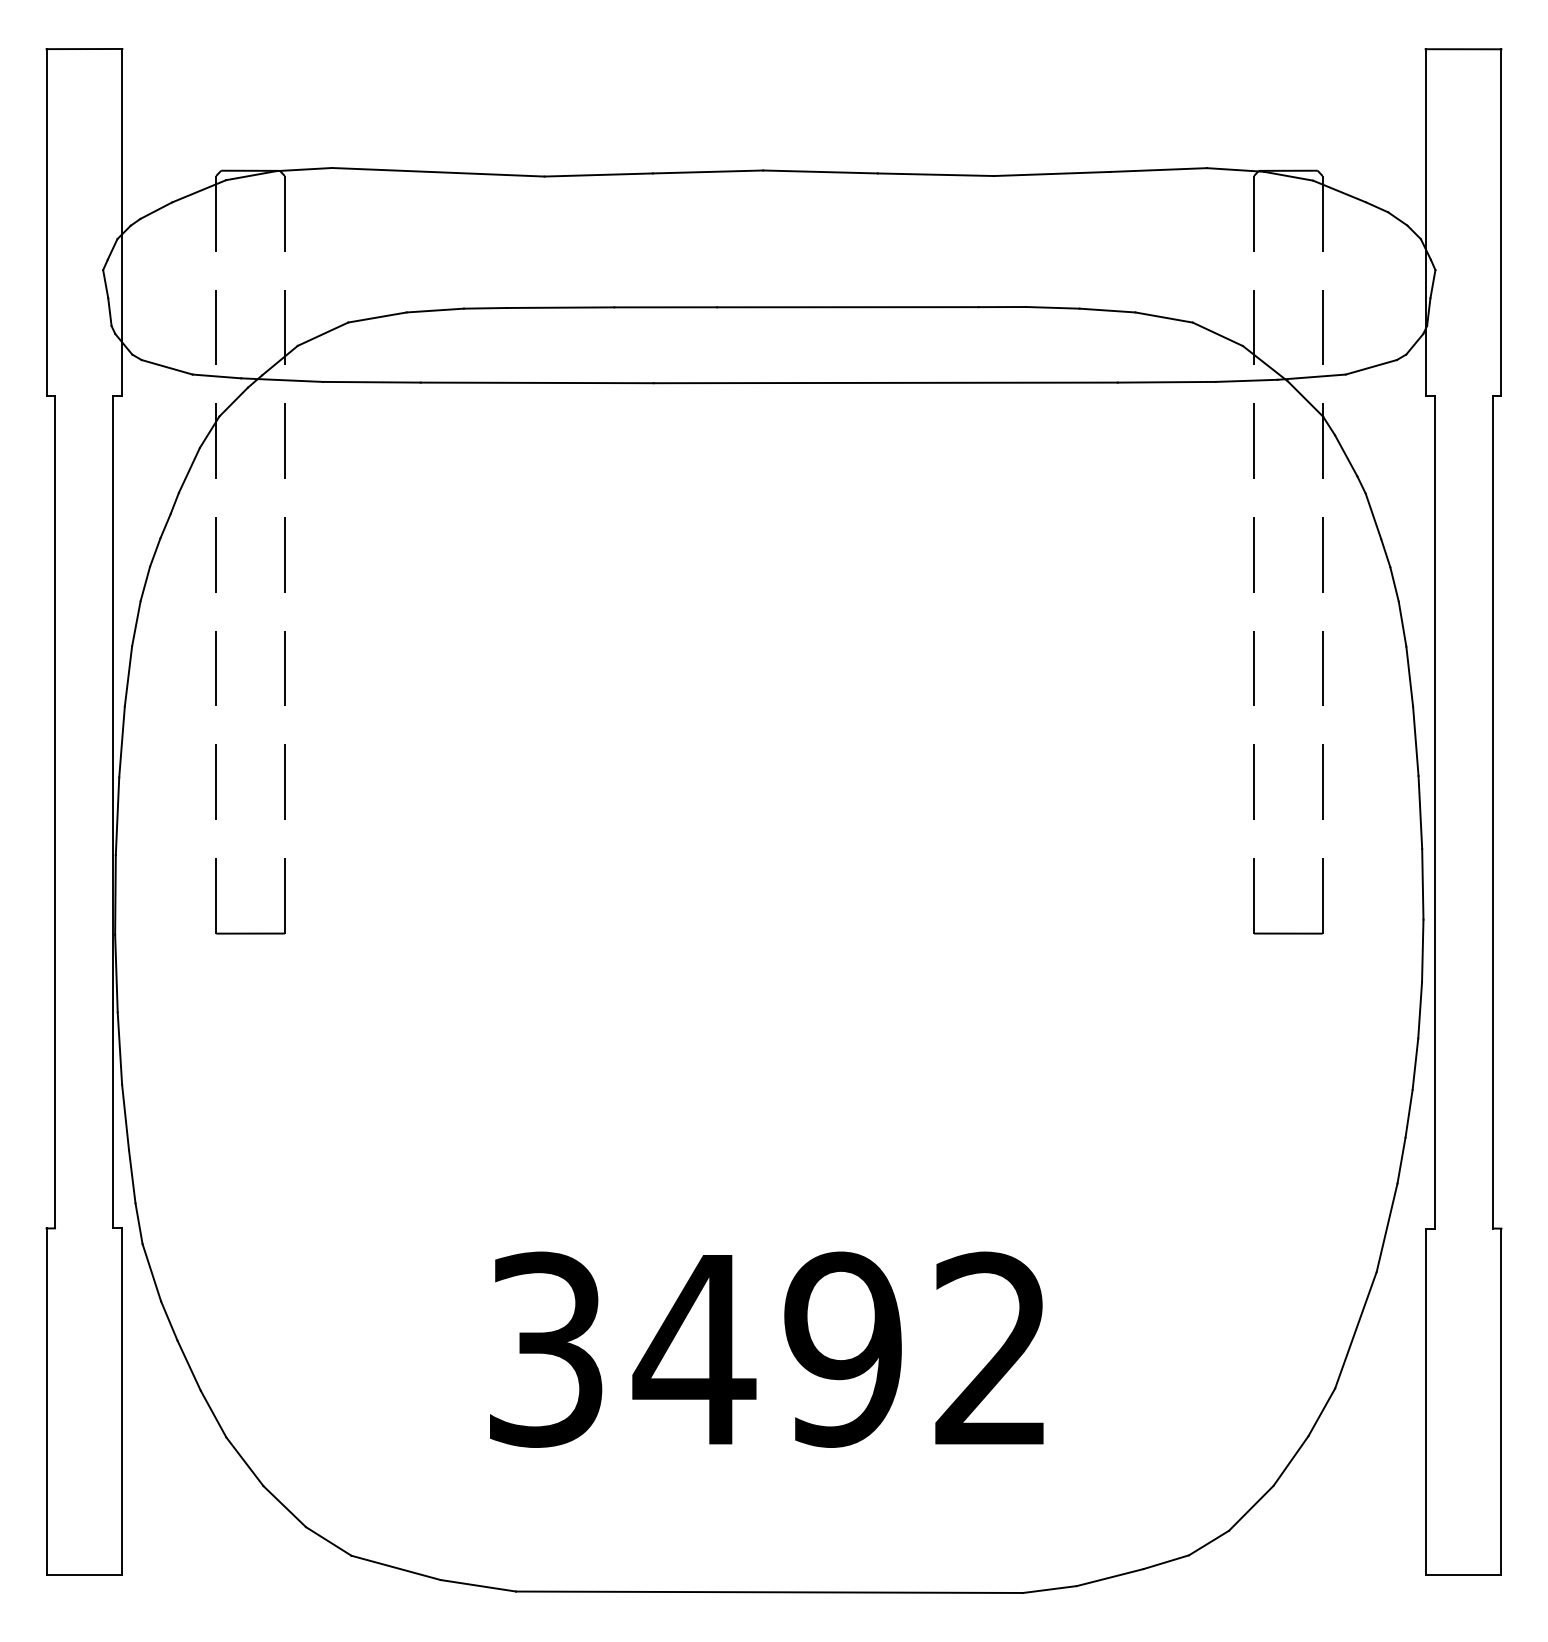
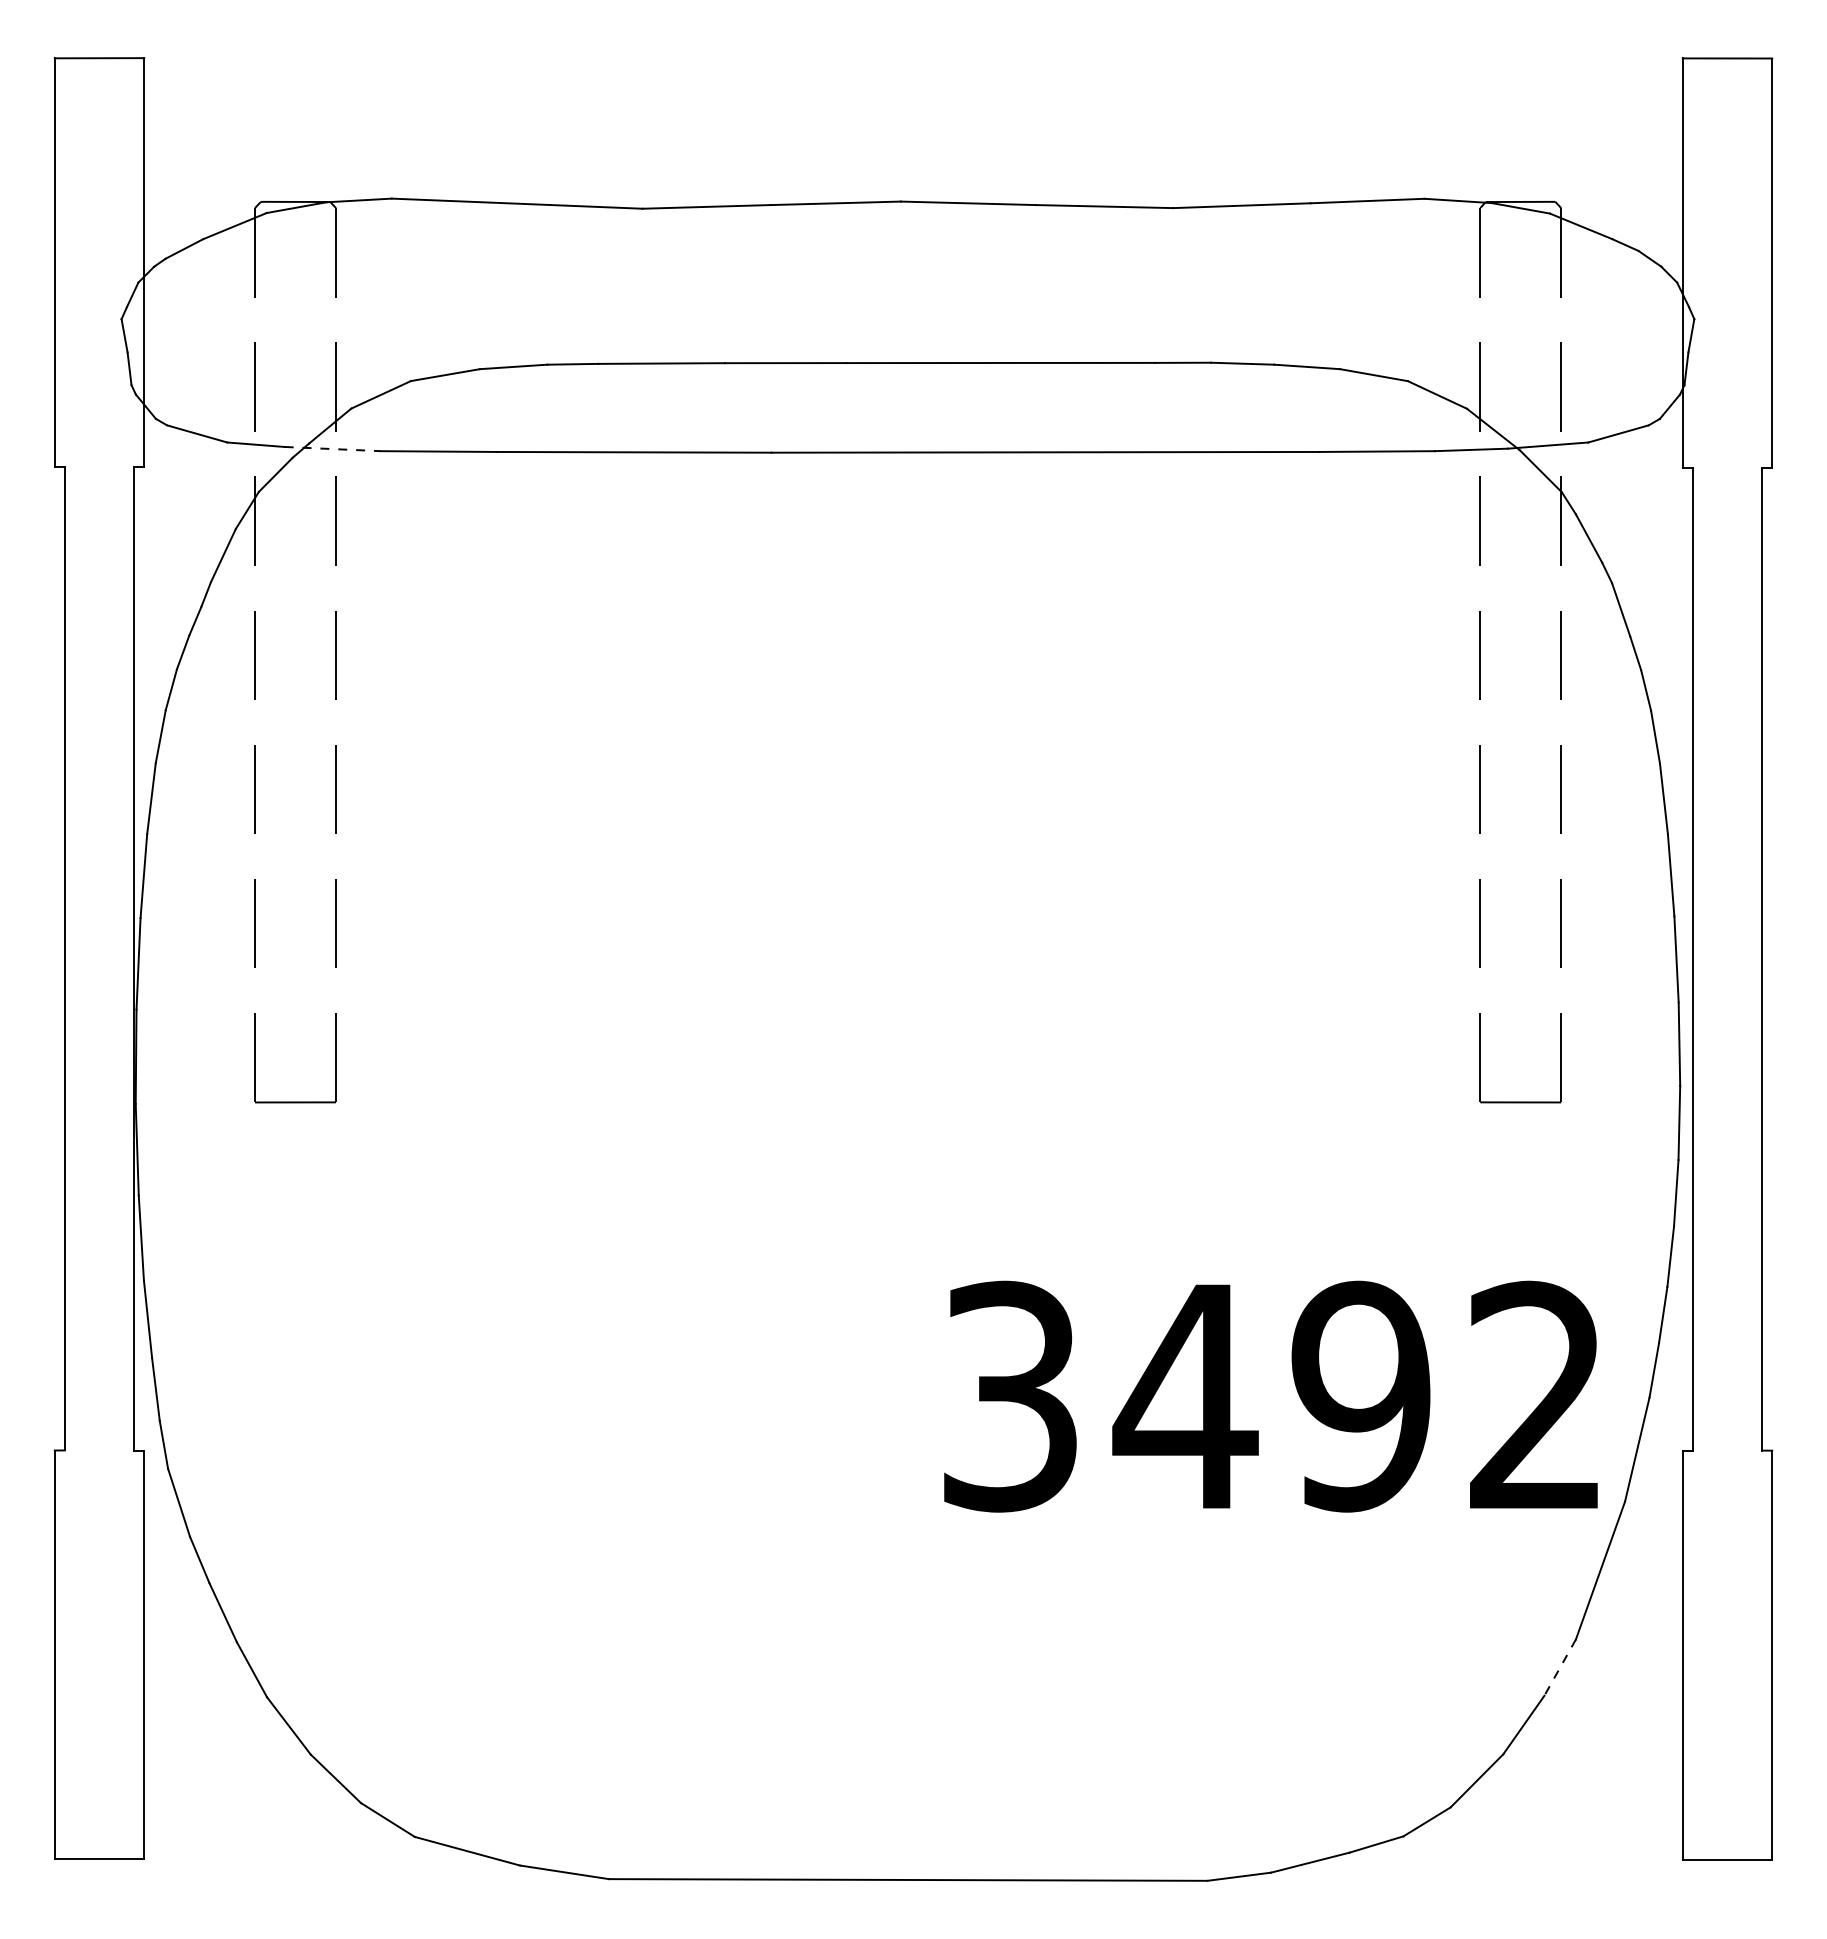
line: (282, 380) -> (333, 449), solid -> dashed
text: (766, 1349) -> (1270, 1396), moved
line: (1321, 1413) -> (1559, 1668), solid -> dashed

